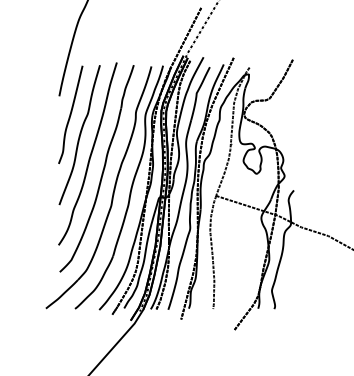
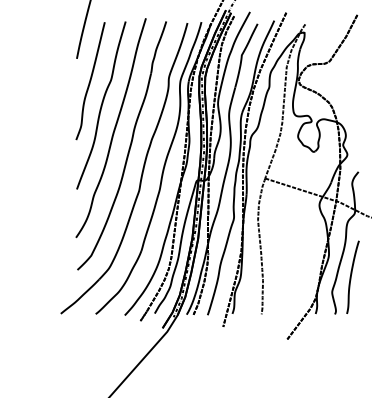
curve: (288, 277) -> (352, 276), added

